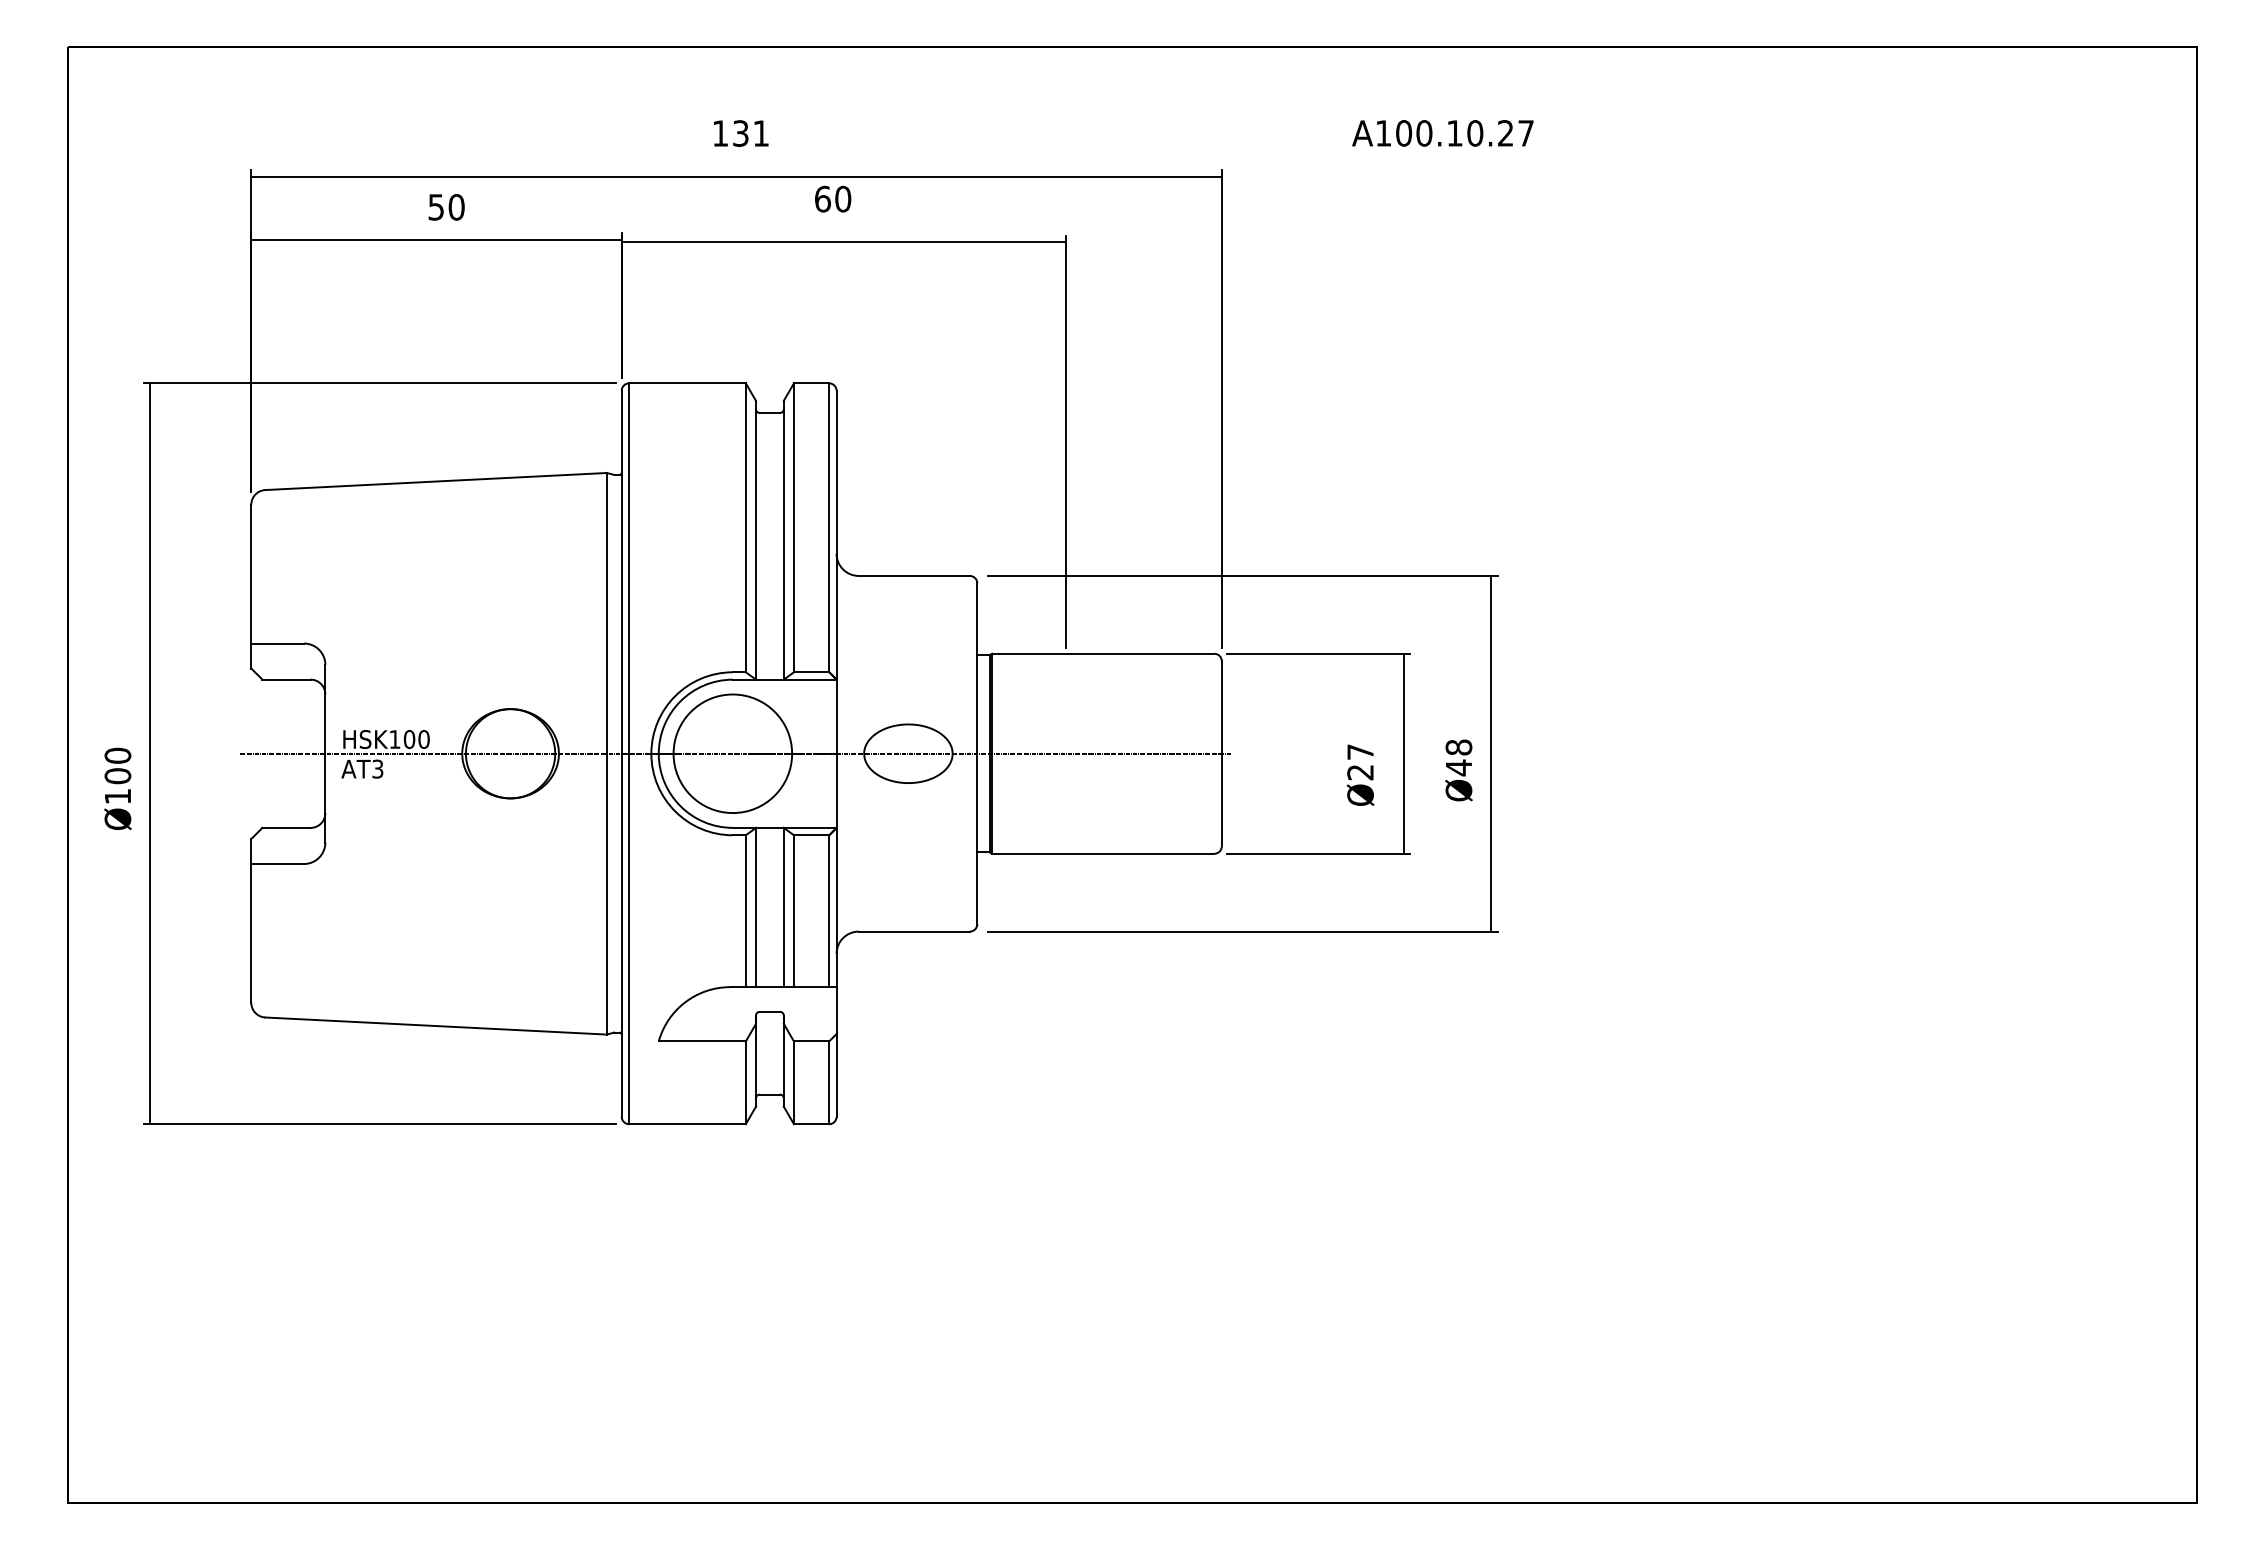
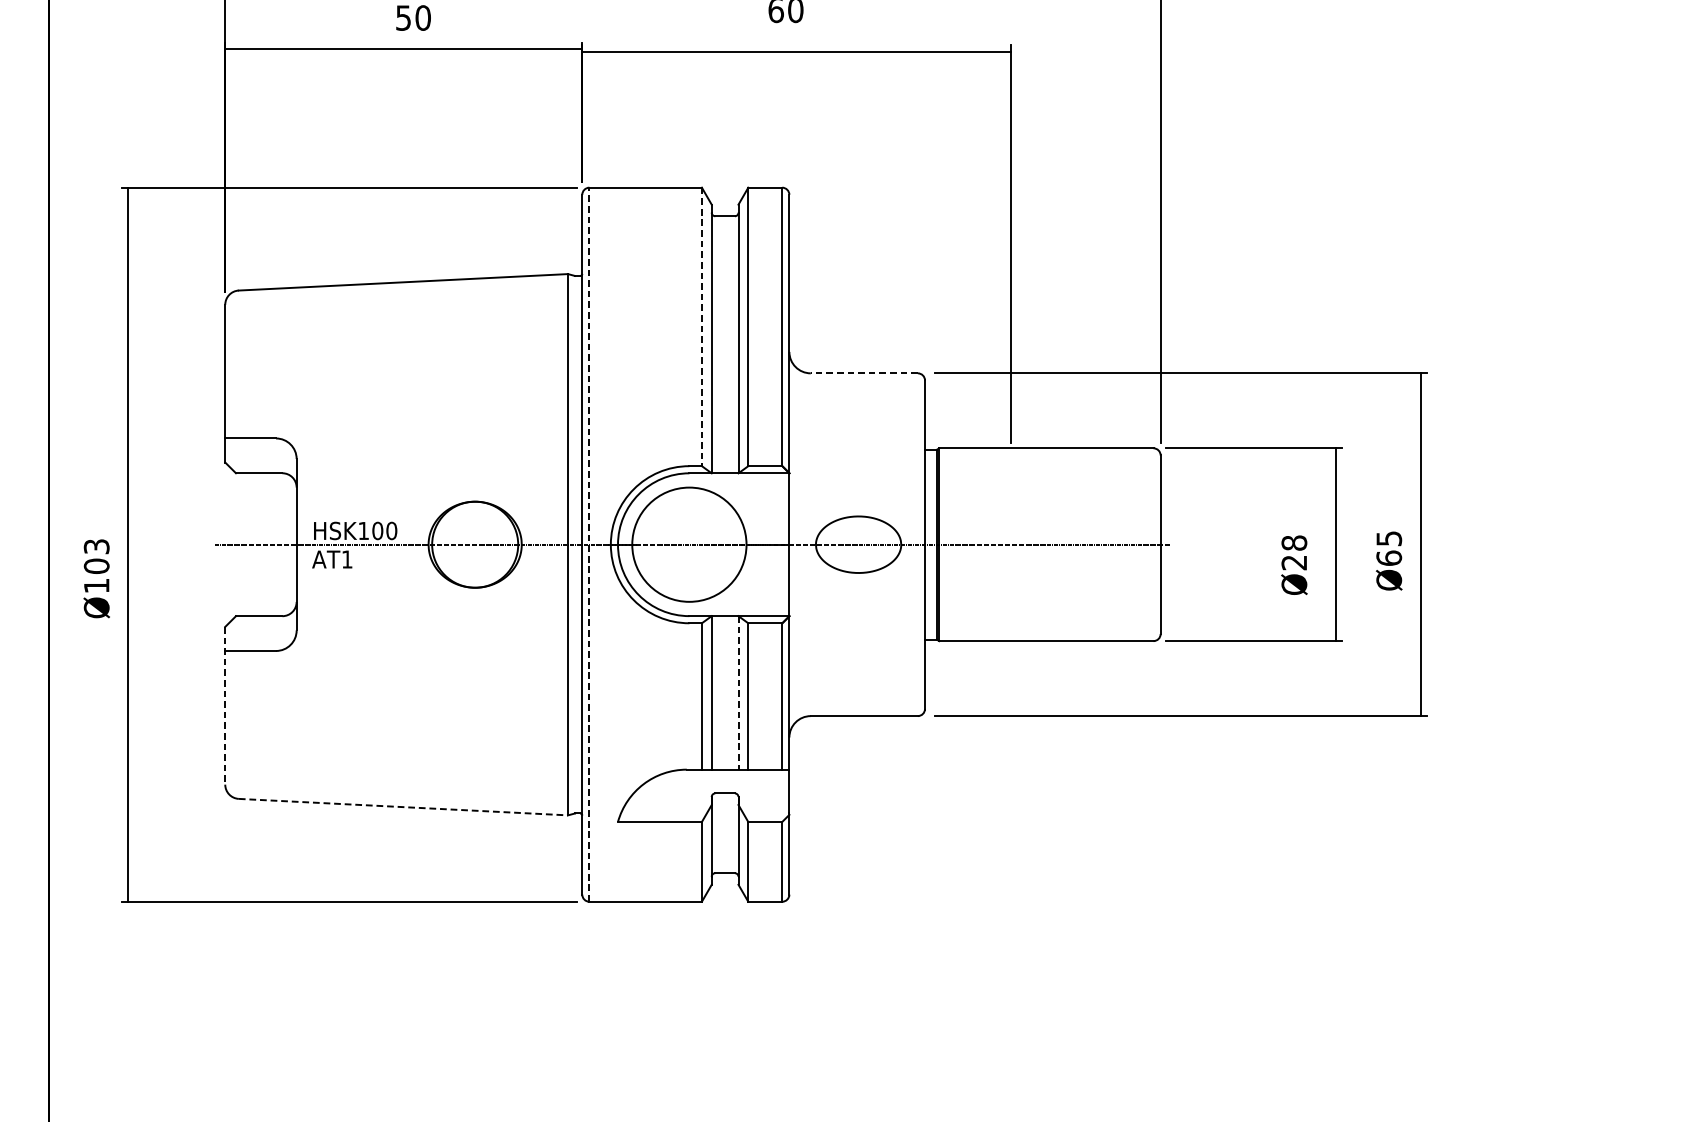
line: (745, 528) -> (701, 327), solid -> dashed
line: (914, 575) -> (864, 372), solid -> dashed
text: (1360, 752) -> (1294, 543), Ø27 -> Ø28
line: (629, 753) -> (589, 544), solid -> dashed
text: (117, 755) -> (96, 546), Ø100 -> Ø103
text: (1458, 757) -> (1388, 548), Ø48 -> Ø65
text: (377, 768) -> (346, 558), AT3 -> AT1
line: (783, 907) -> (738, 692), solid -> dashed
line: (251, 920) -> (225, 705), solid -> dashed
line: (436, 1026) -> (403, 807), solid -> dashed

